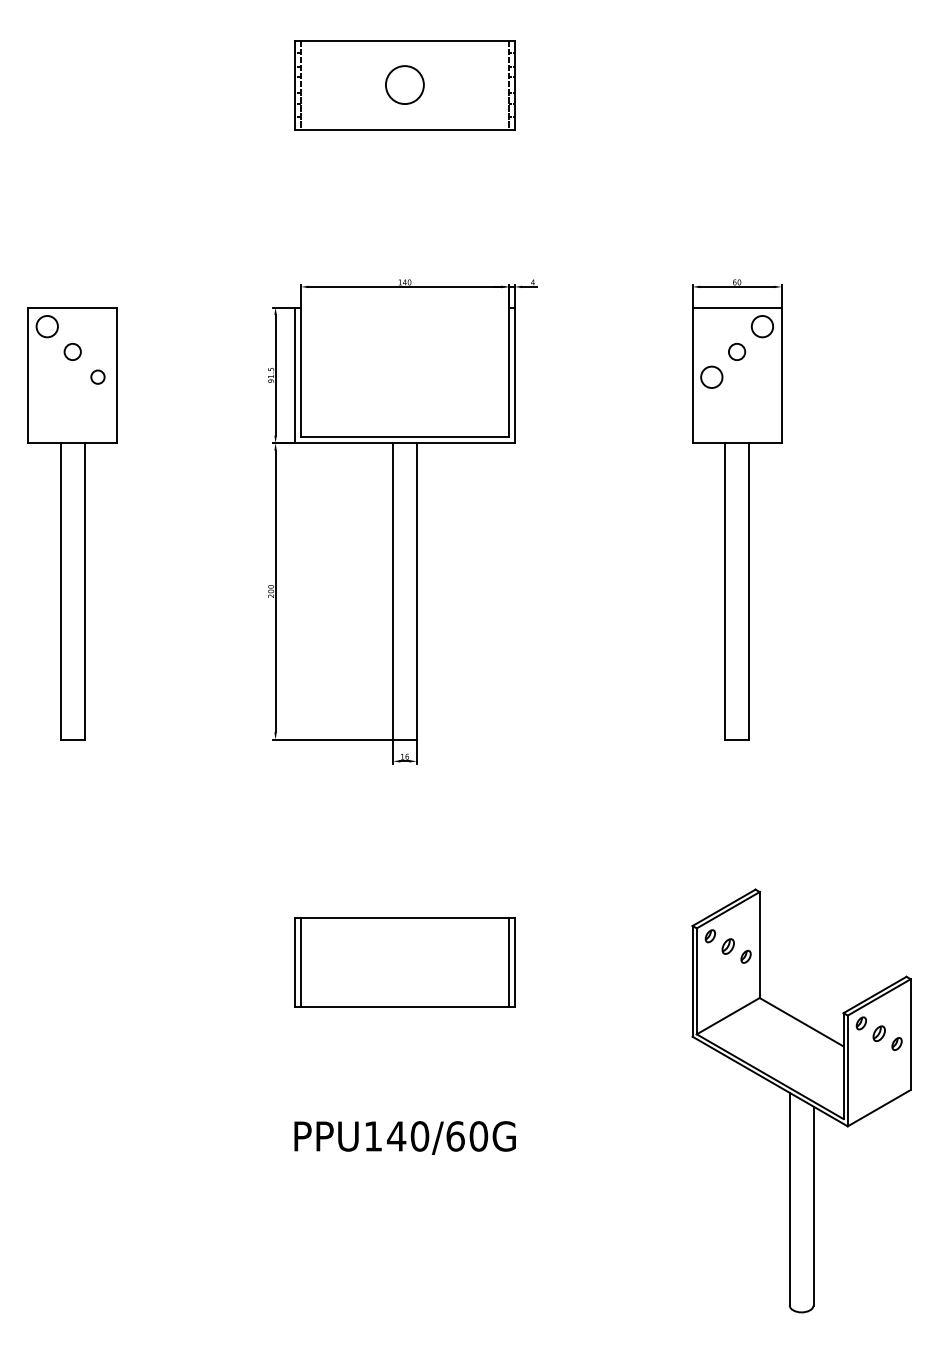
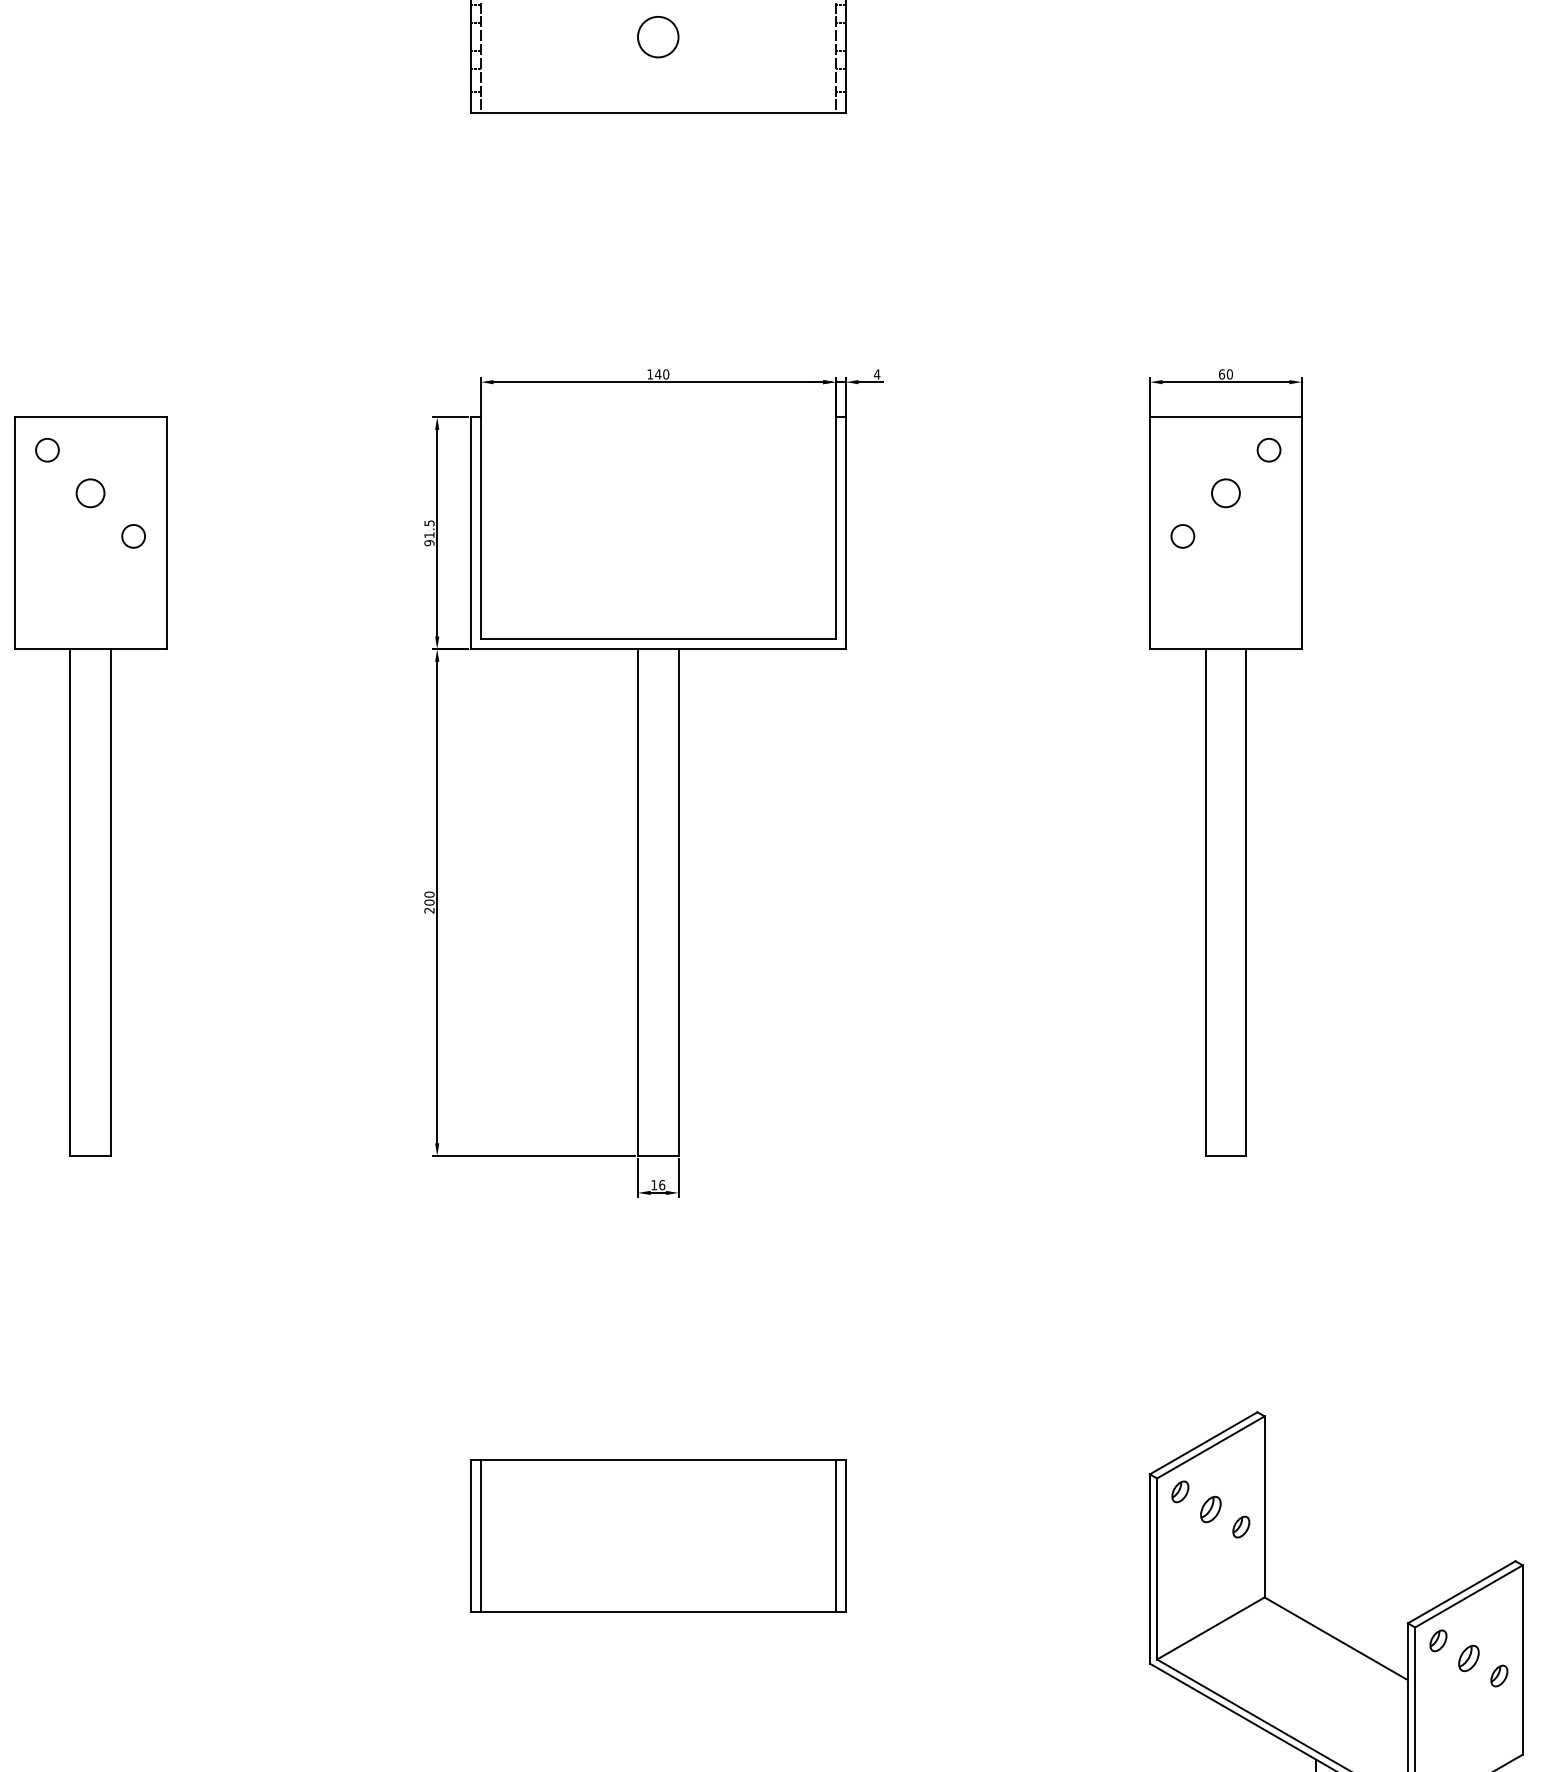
circle: (404, 84) -> (657, 36), size x0.62
circle: (47, 326) -> (47, 449), size x0.62
circle: (761, 326) -> (1267, 449), size x0.62
circle: (711, 376) -> (1182, 535), size x0.62

